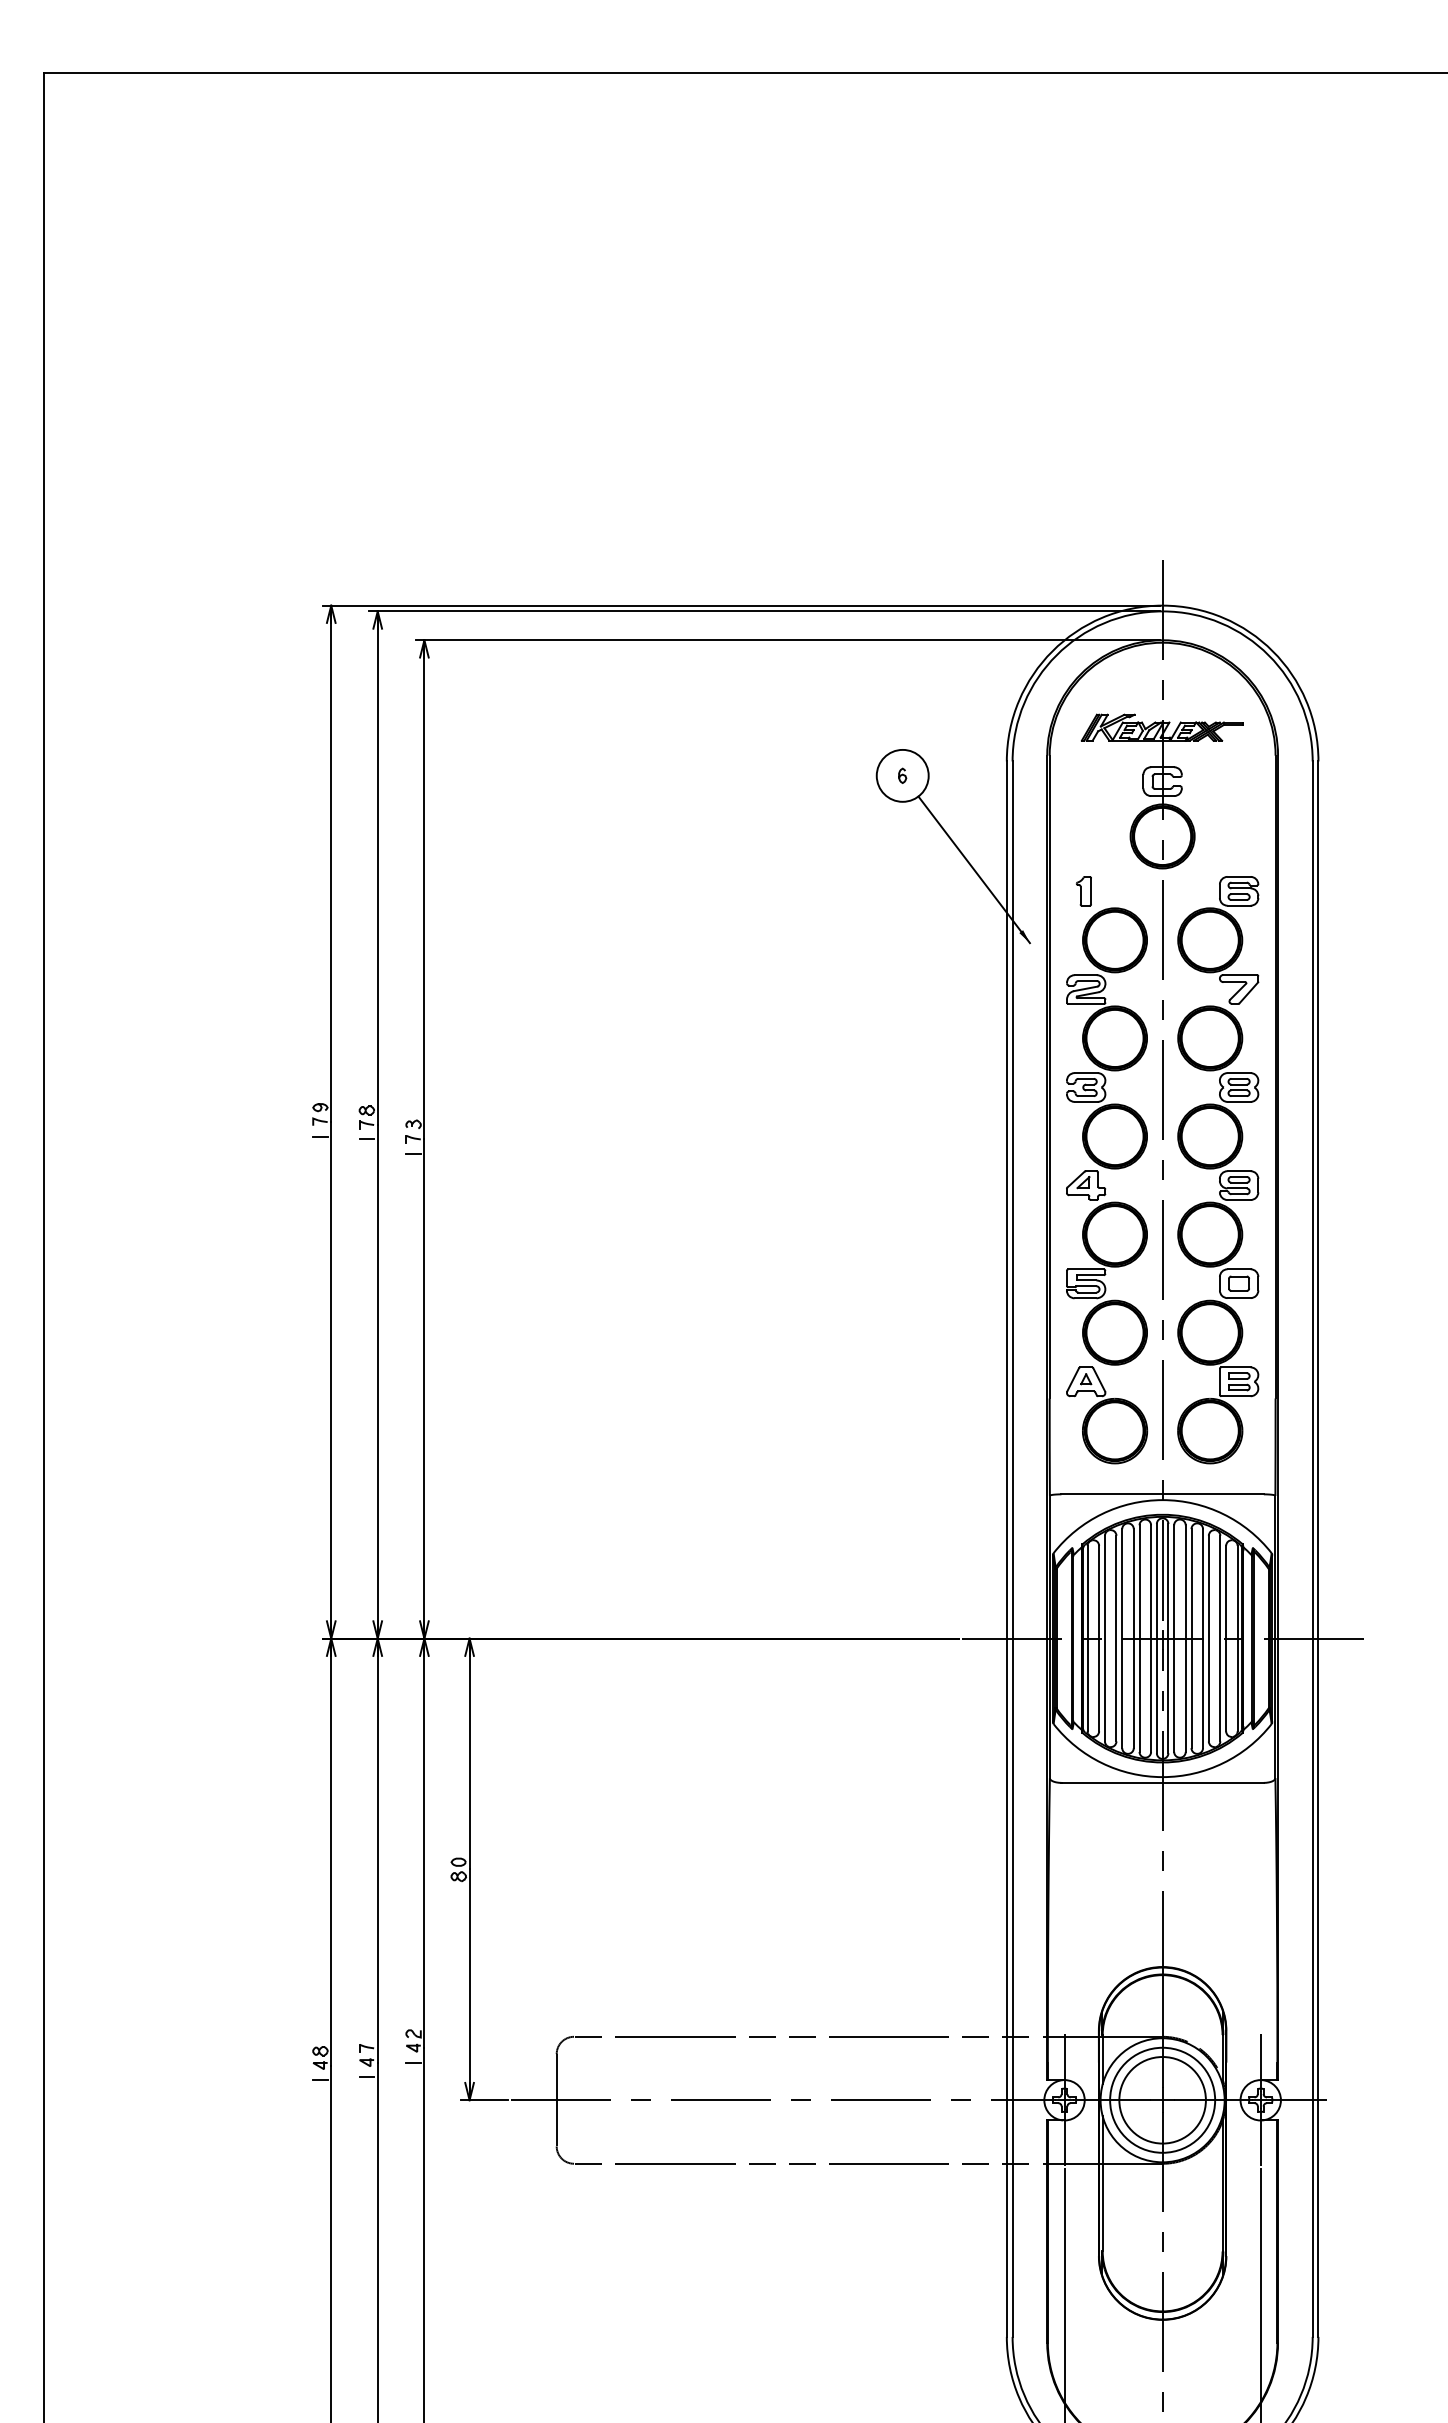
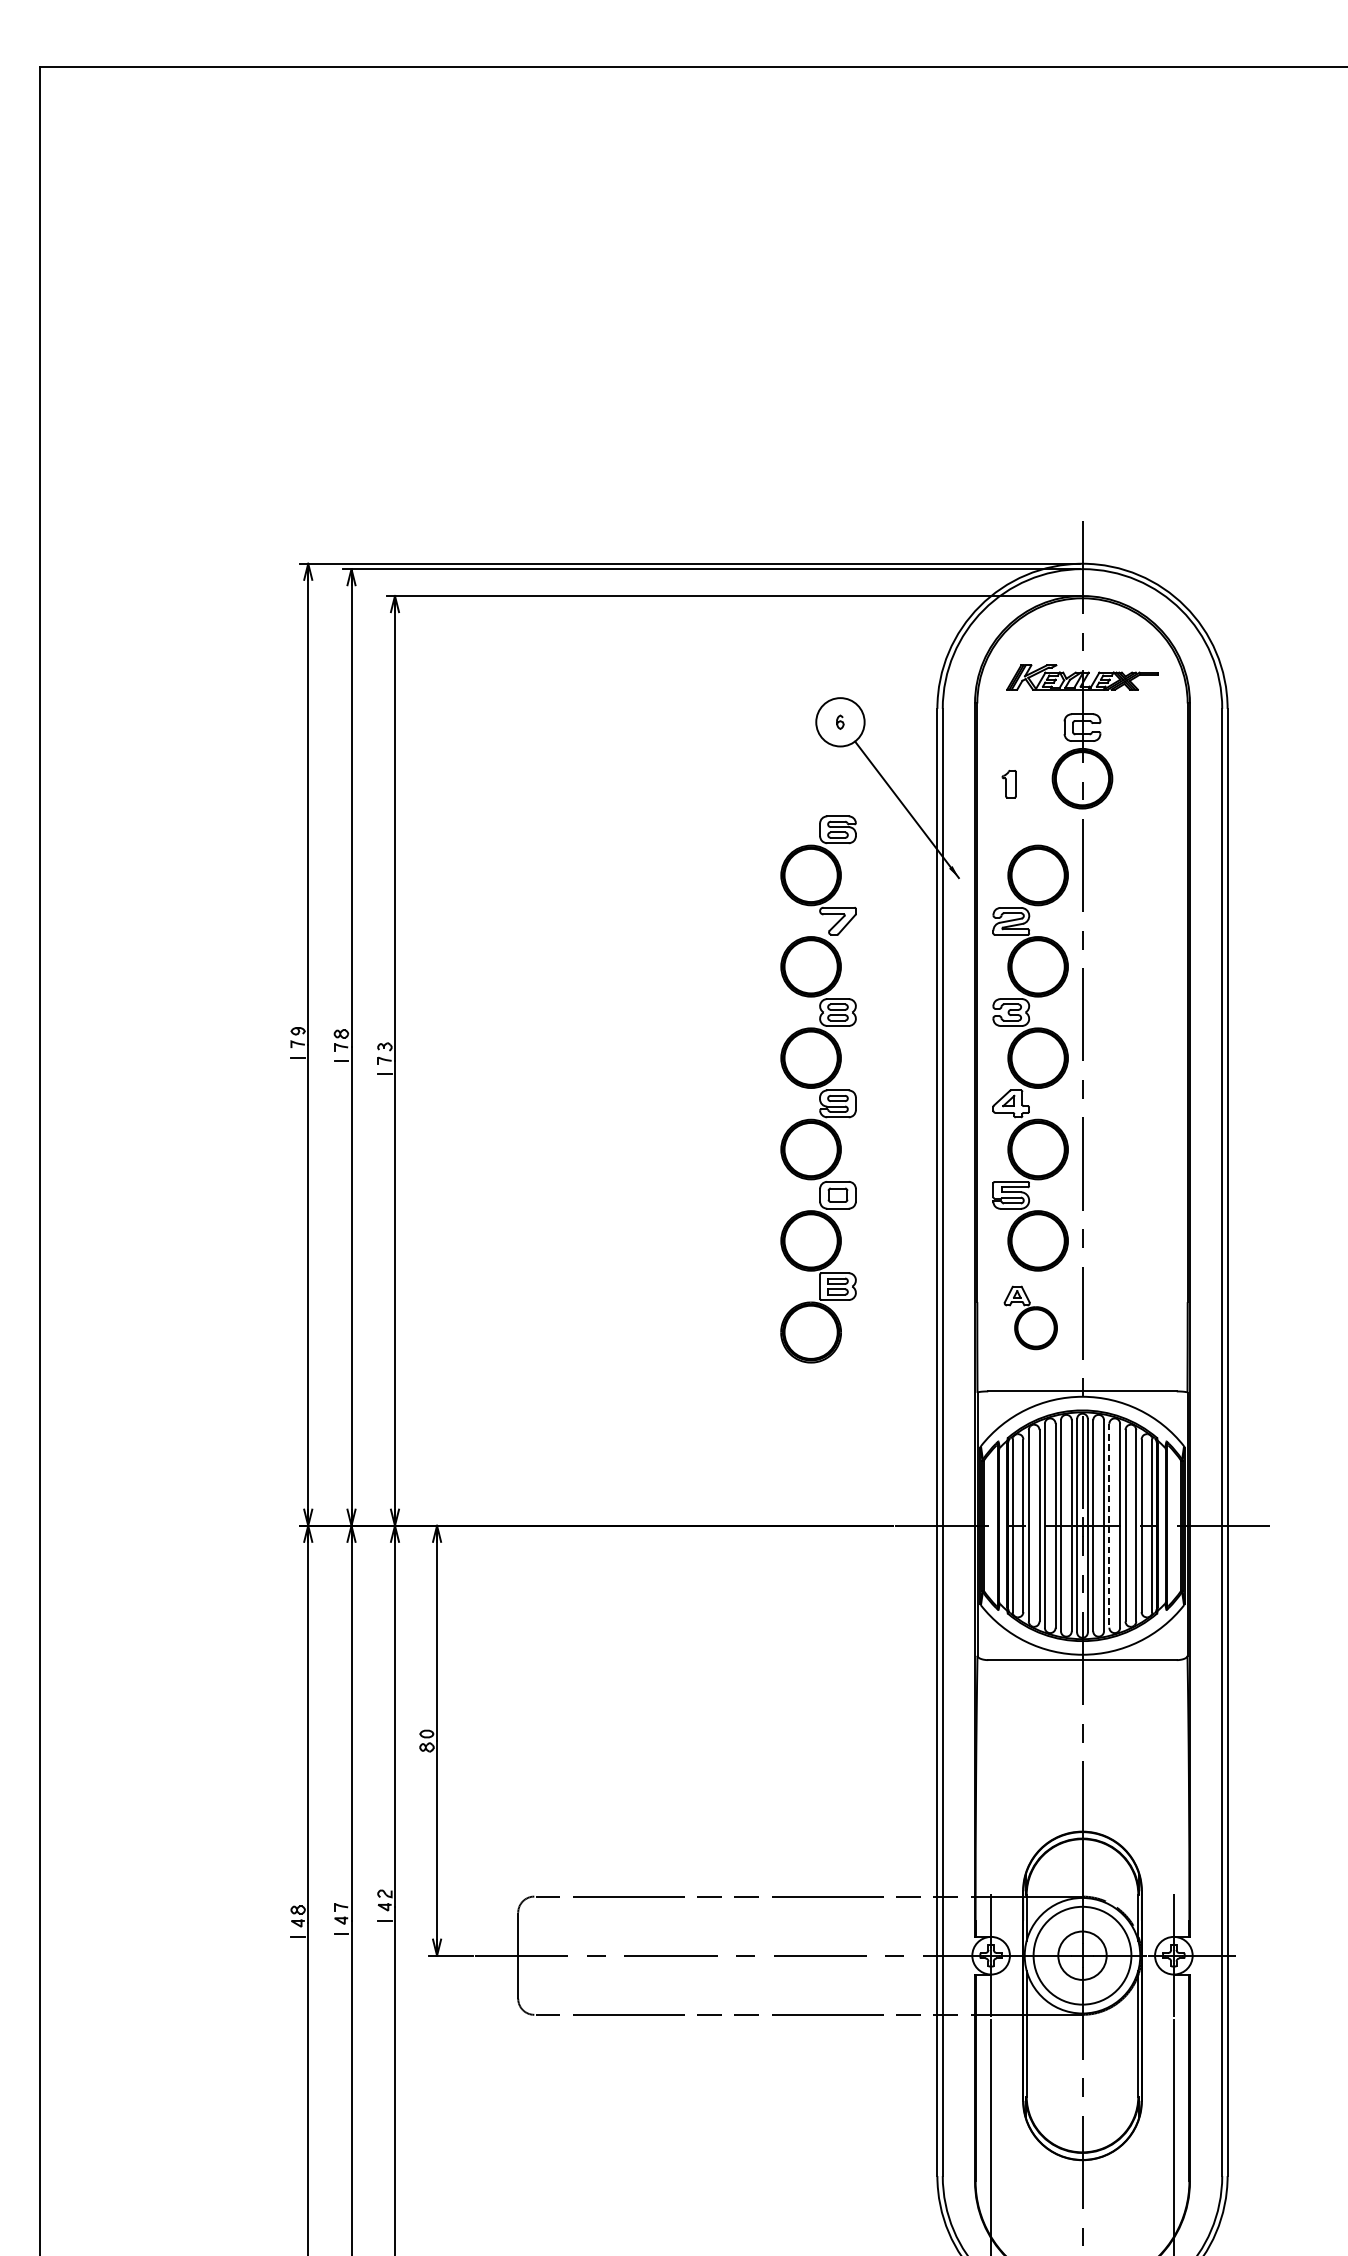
part: (1083, 891) -> (1008, 784), moved
part: (1218, 1170) -> (818, 1089), moved
part: (1107, 1415) -> (1031, 1317), size x0.7
line: (1191, 1639) -> (1109, 1526), solid -> dashed
circle: (1162, 2100) -> (1082, 1955), size x0.6

